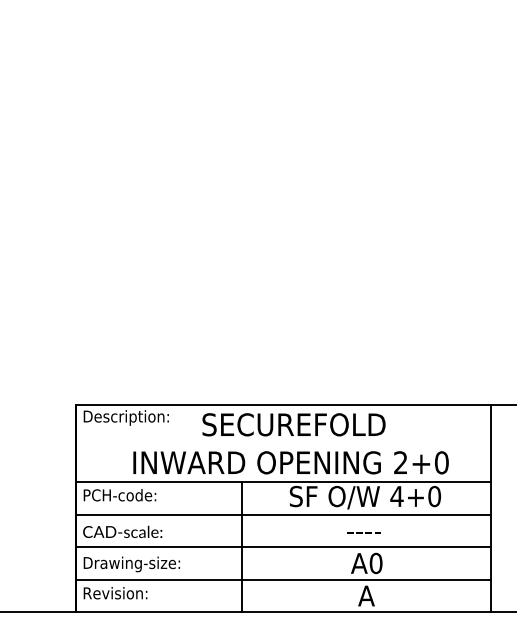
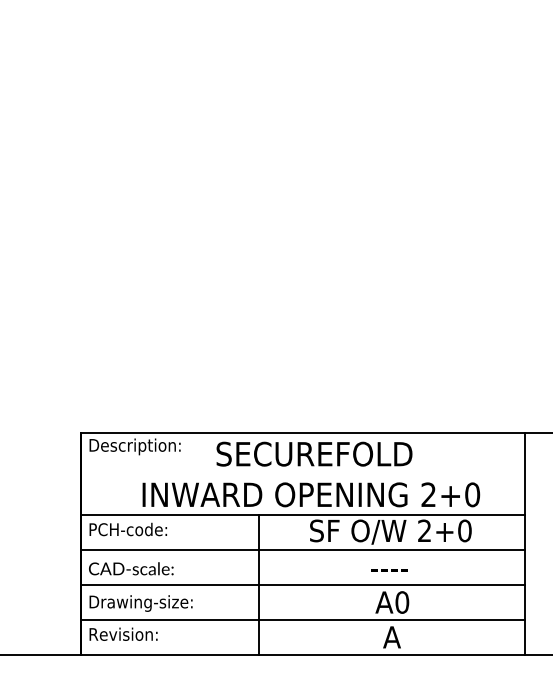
text: (396, 495) -> (424, 529), 4+0 -> 2+0

